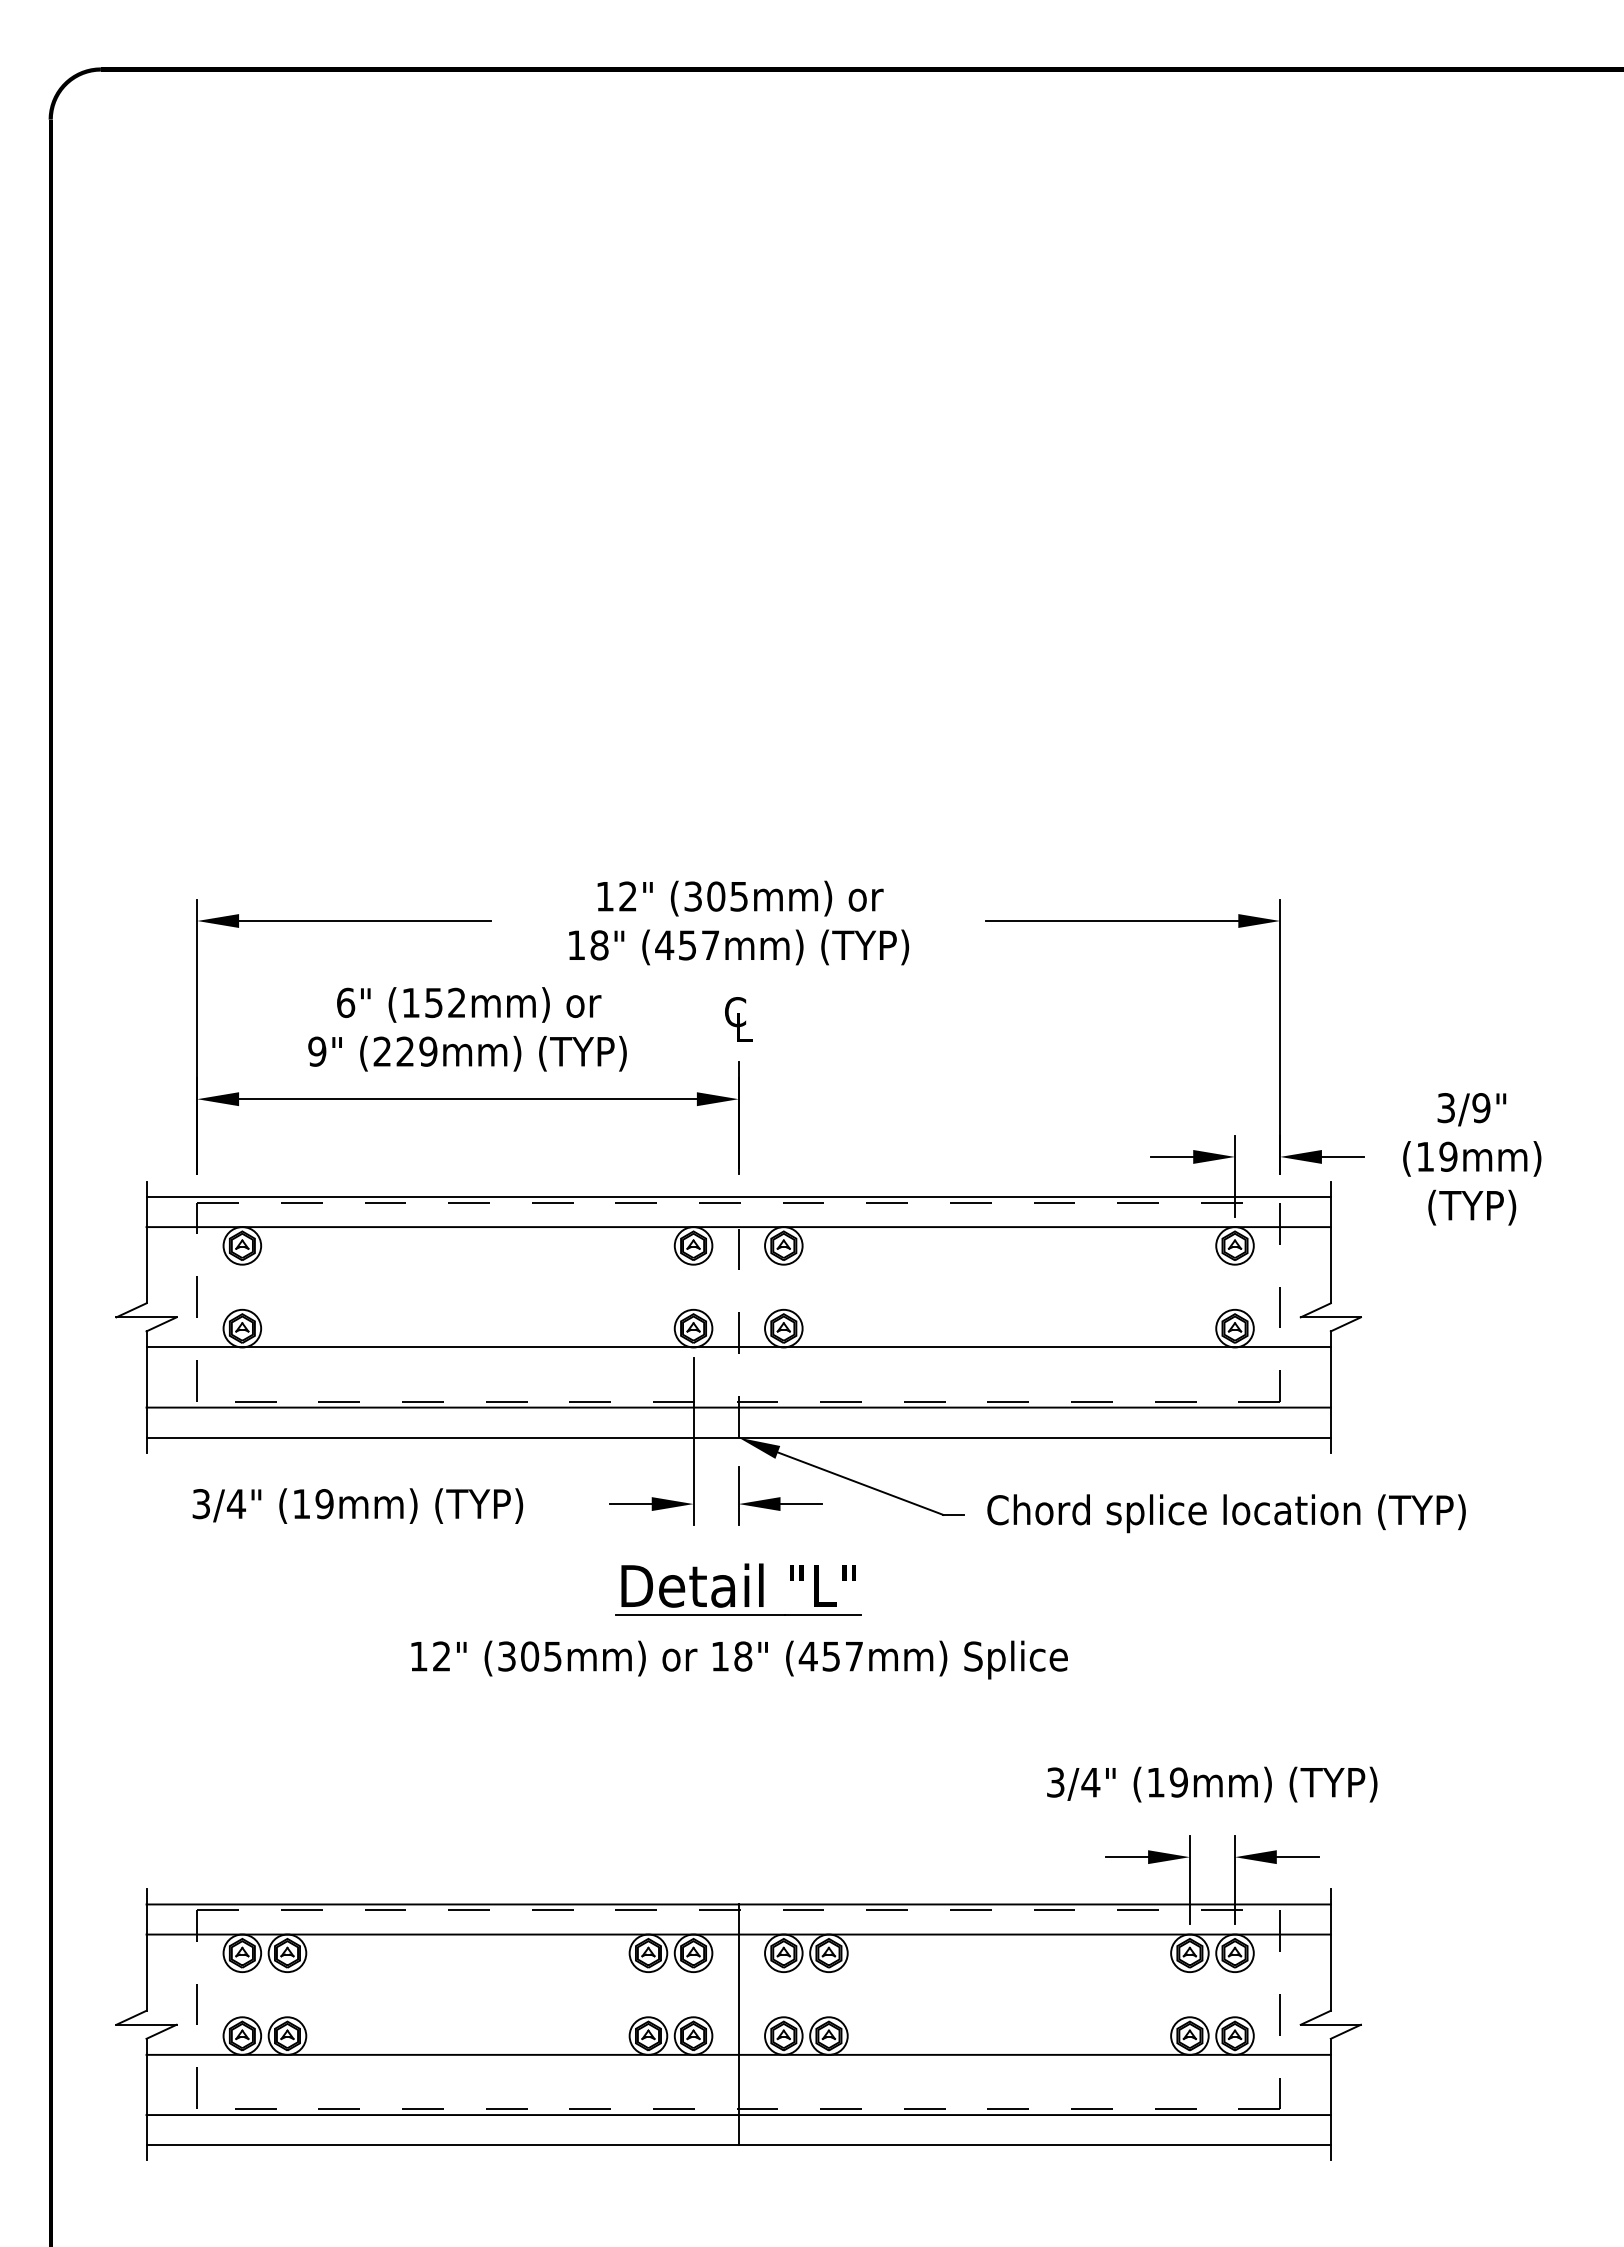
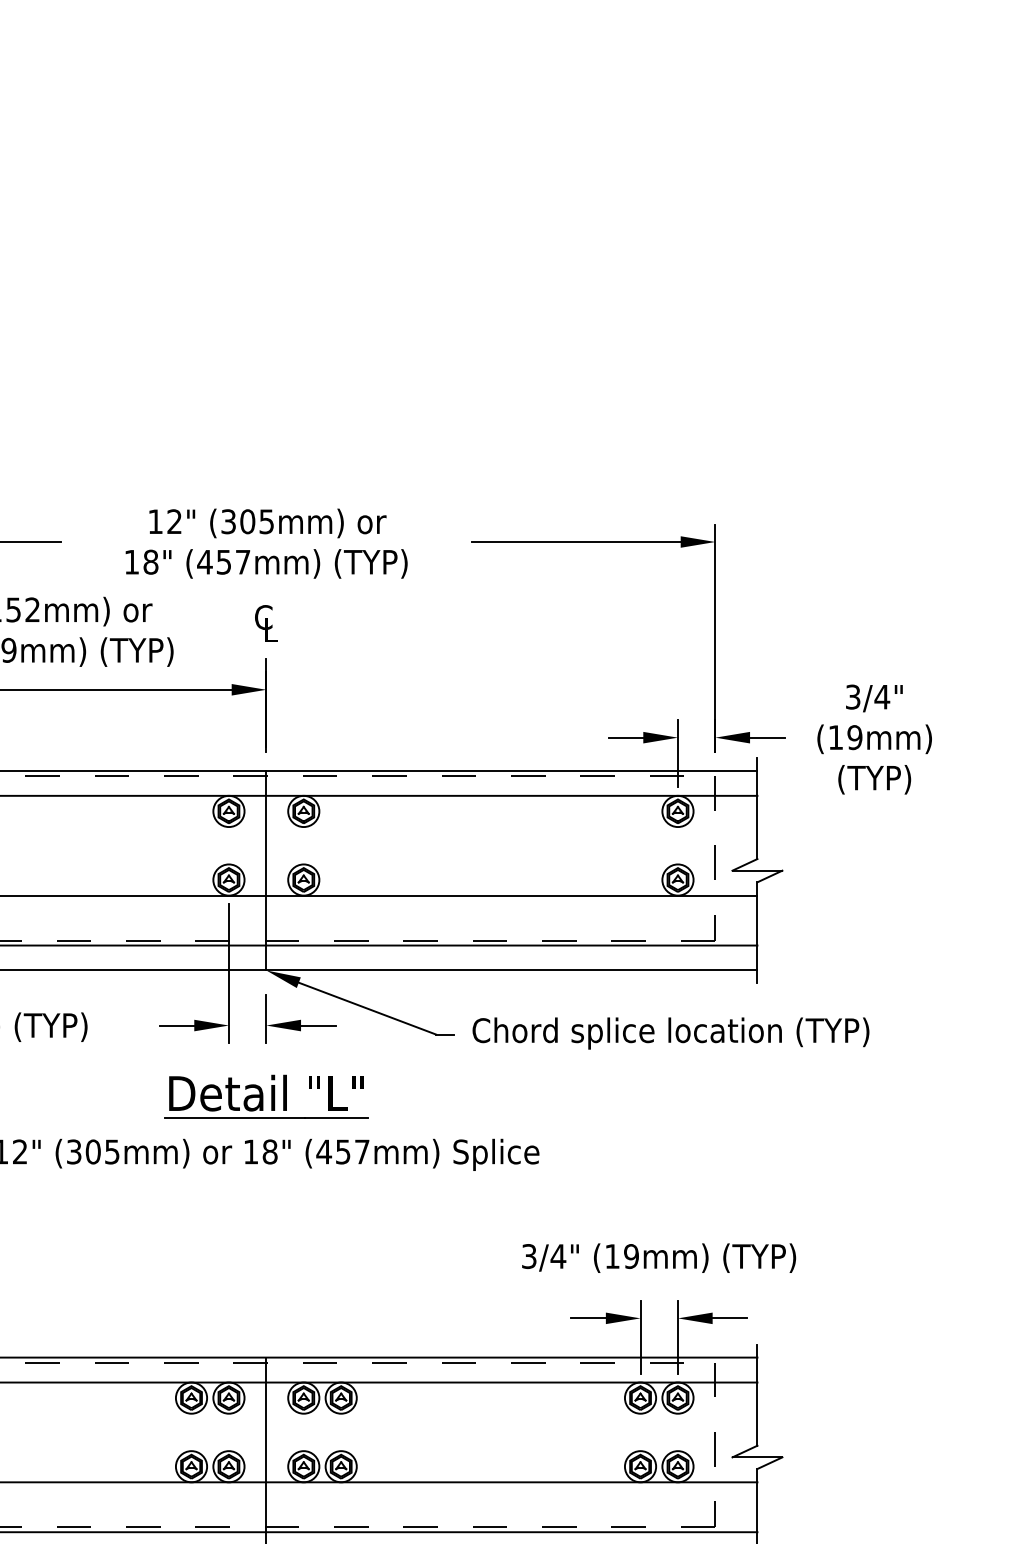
text: (1480, 1108) -> (881, 697), 3/9" -> 3/4"
line: (738, 1316) -> (266, 869), dashed -> solid

